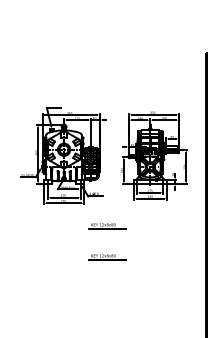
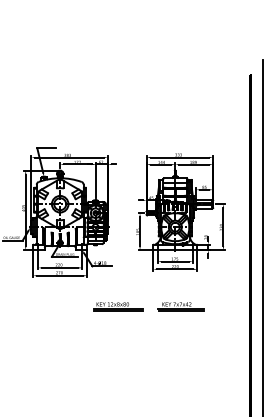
part: (154, 226) -> (180, 306), added
part: (107, 257) -> (118, 347), removed

